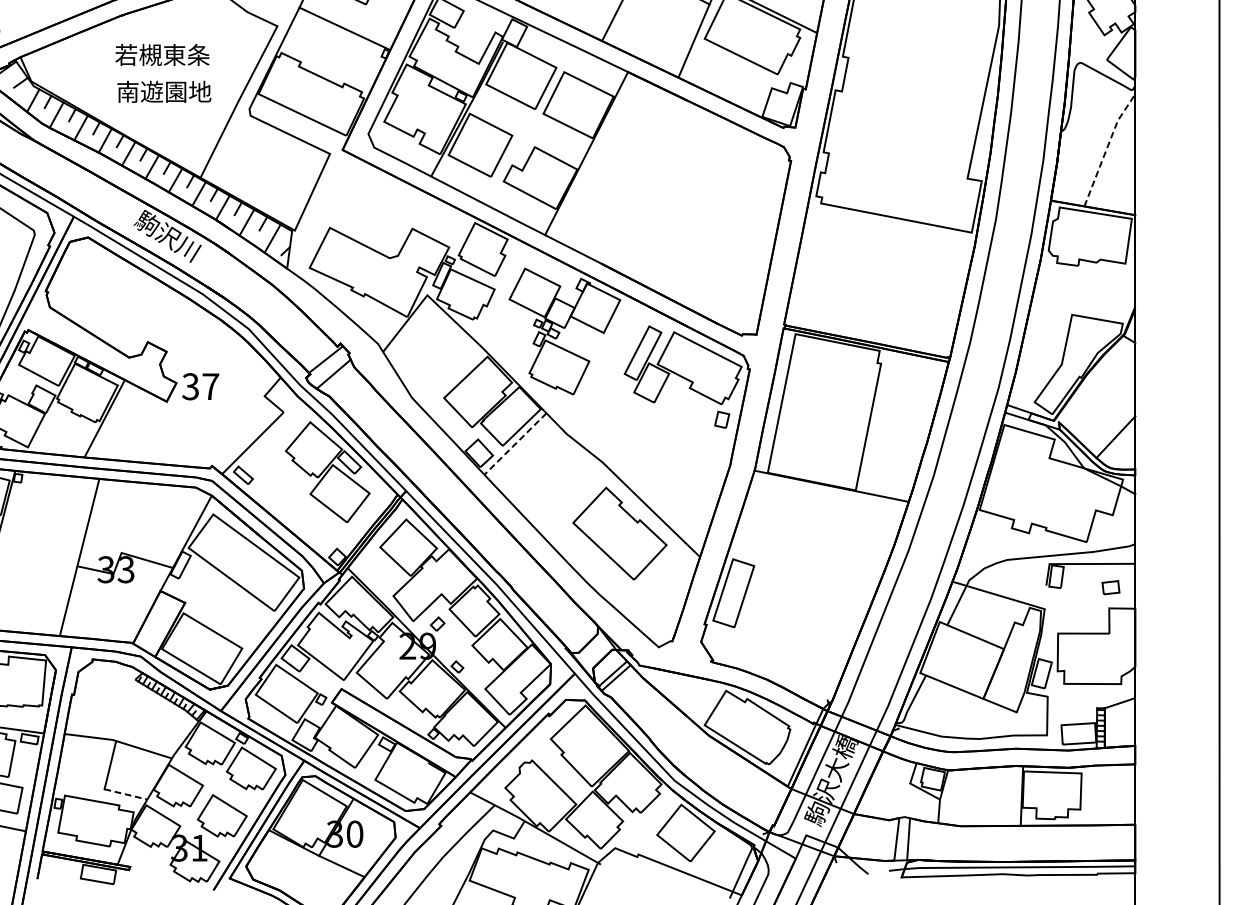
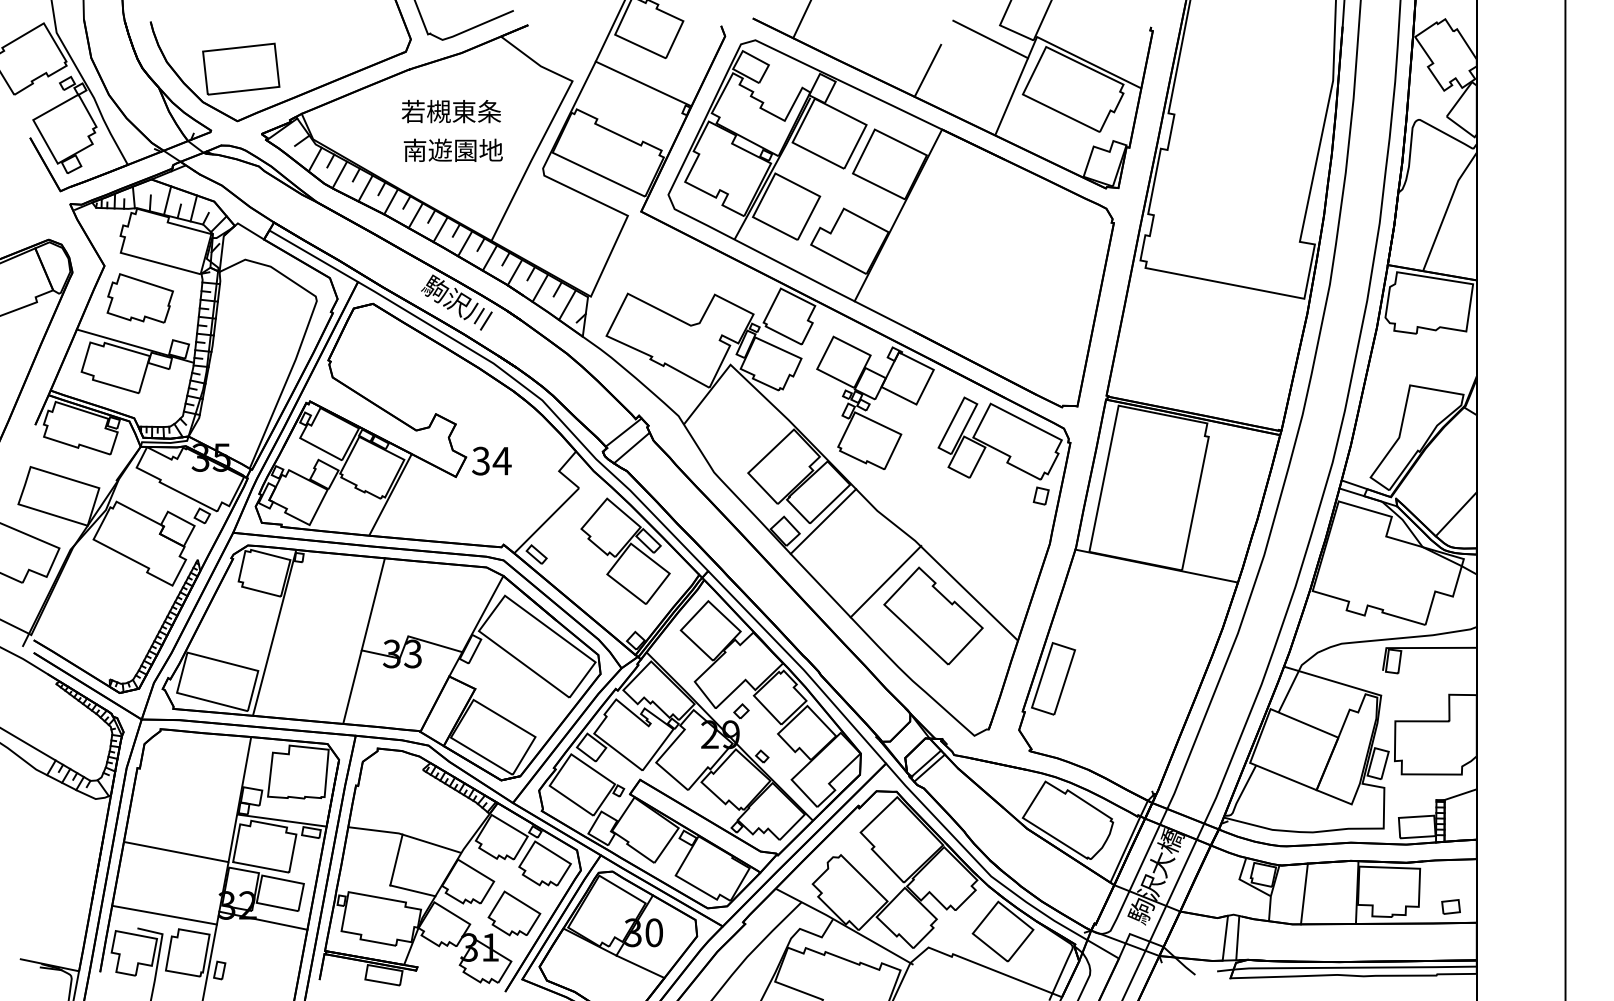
line: (1107, 147) -> (1447, 209), dashed -> solid
text: (210, 387) -> (501, 461), 37 -> 34
line: (515, 443) -> (823, 521), dashed -> solid
line: (574, 500) -> (885, 581), added
part: (1110, 587) -> (1450, 906), moved
line: (126, 794) -> (413, 890), dashed -> solid
line: (970, 796) -> (1303, 893), added

